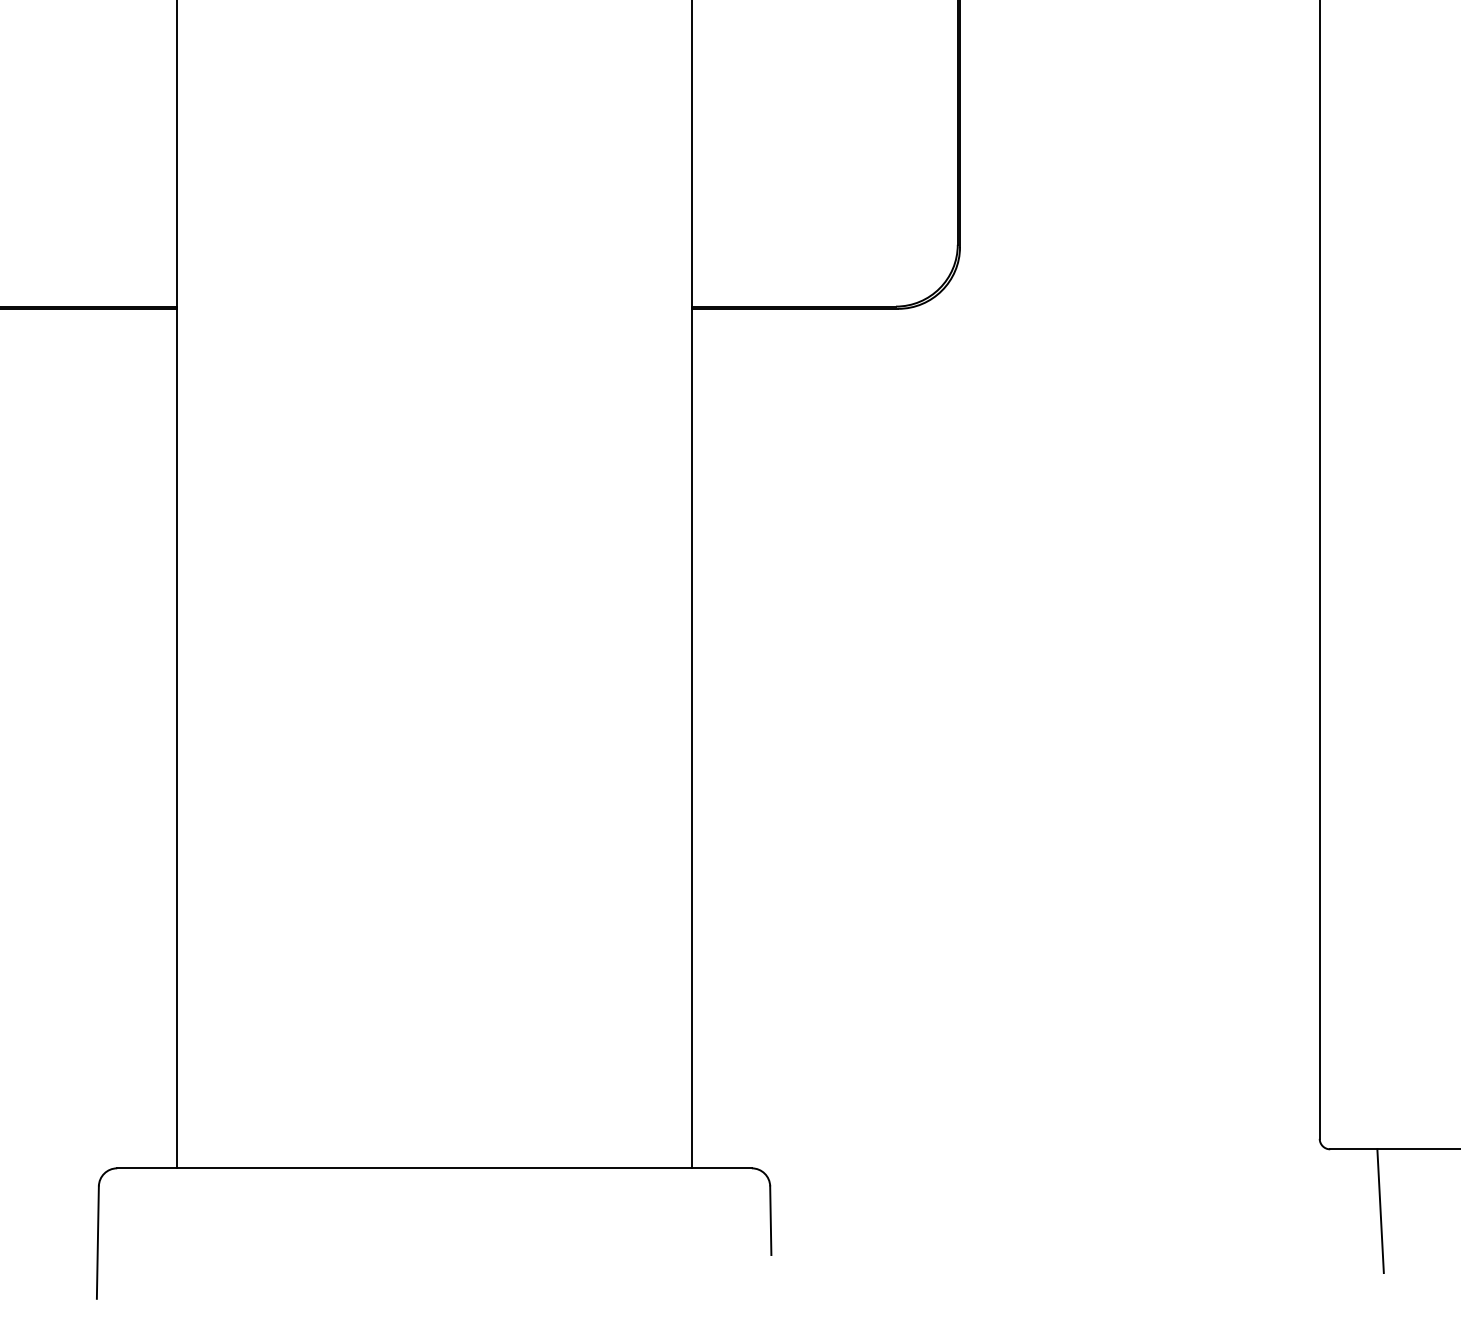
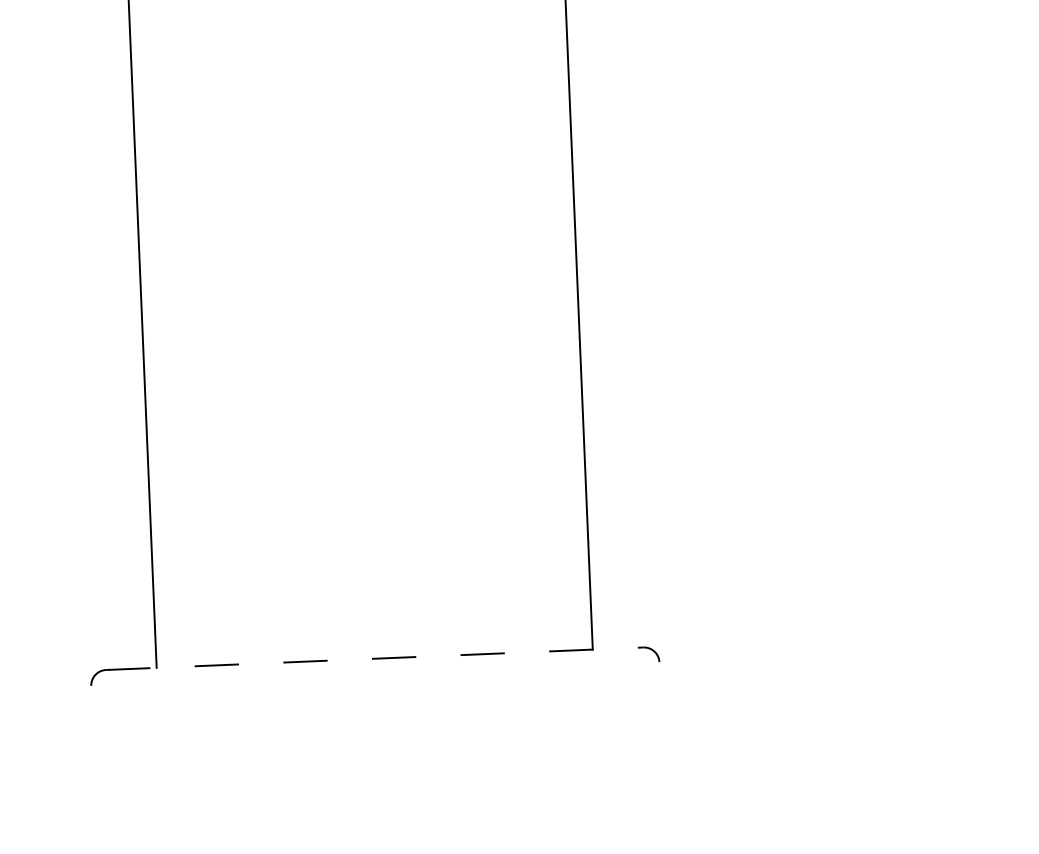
line: (435, 1168) -> (375, 658), solid -> dashed
line: (770, 1220) -> (660, 690), removed
line: (97, 1242) -> (92, 733), removed

